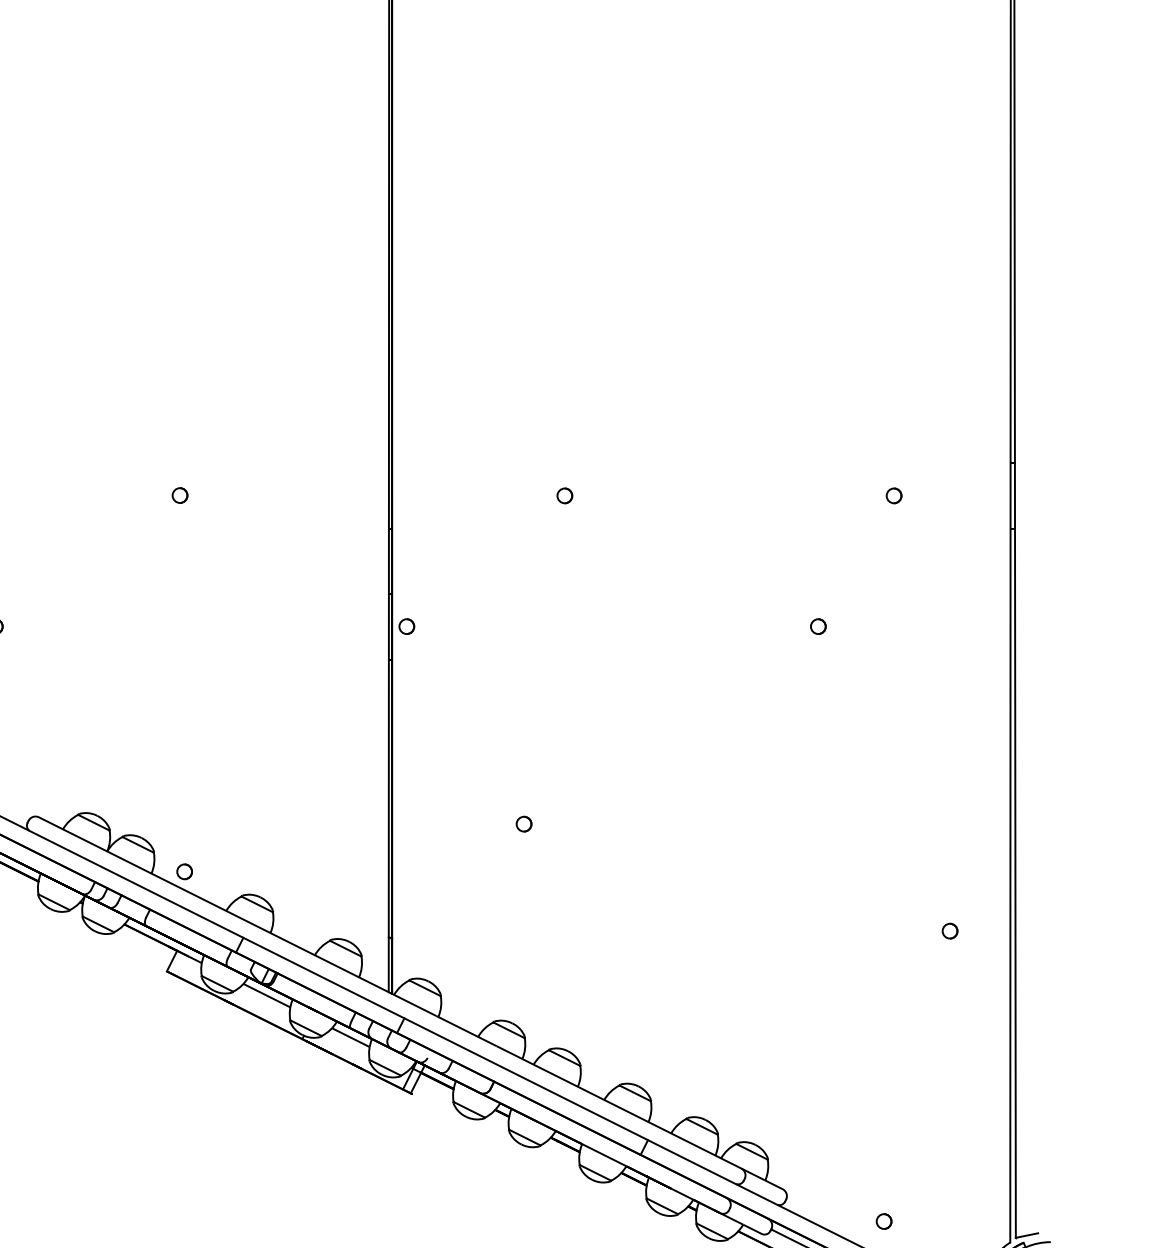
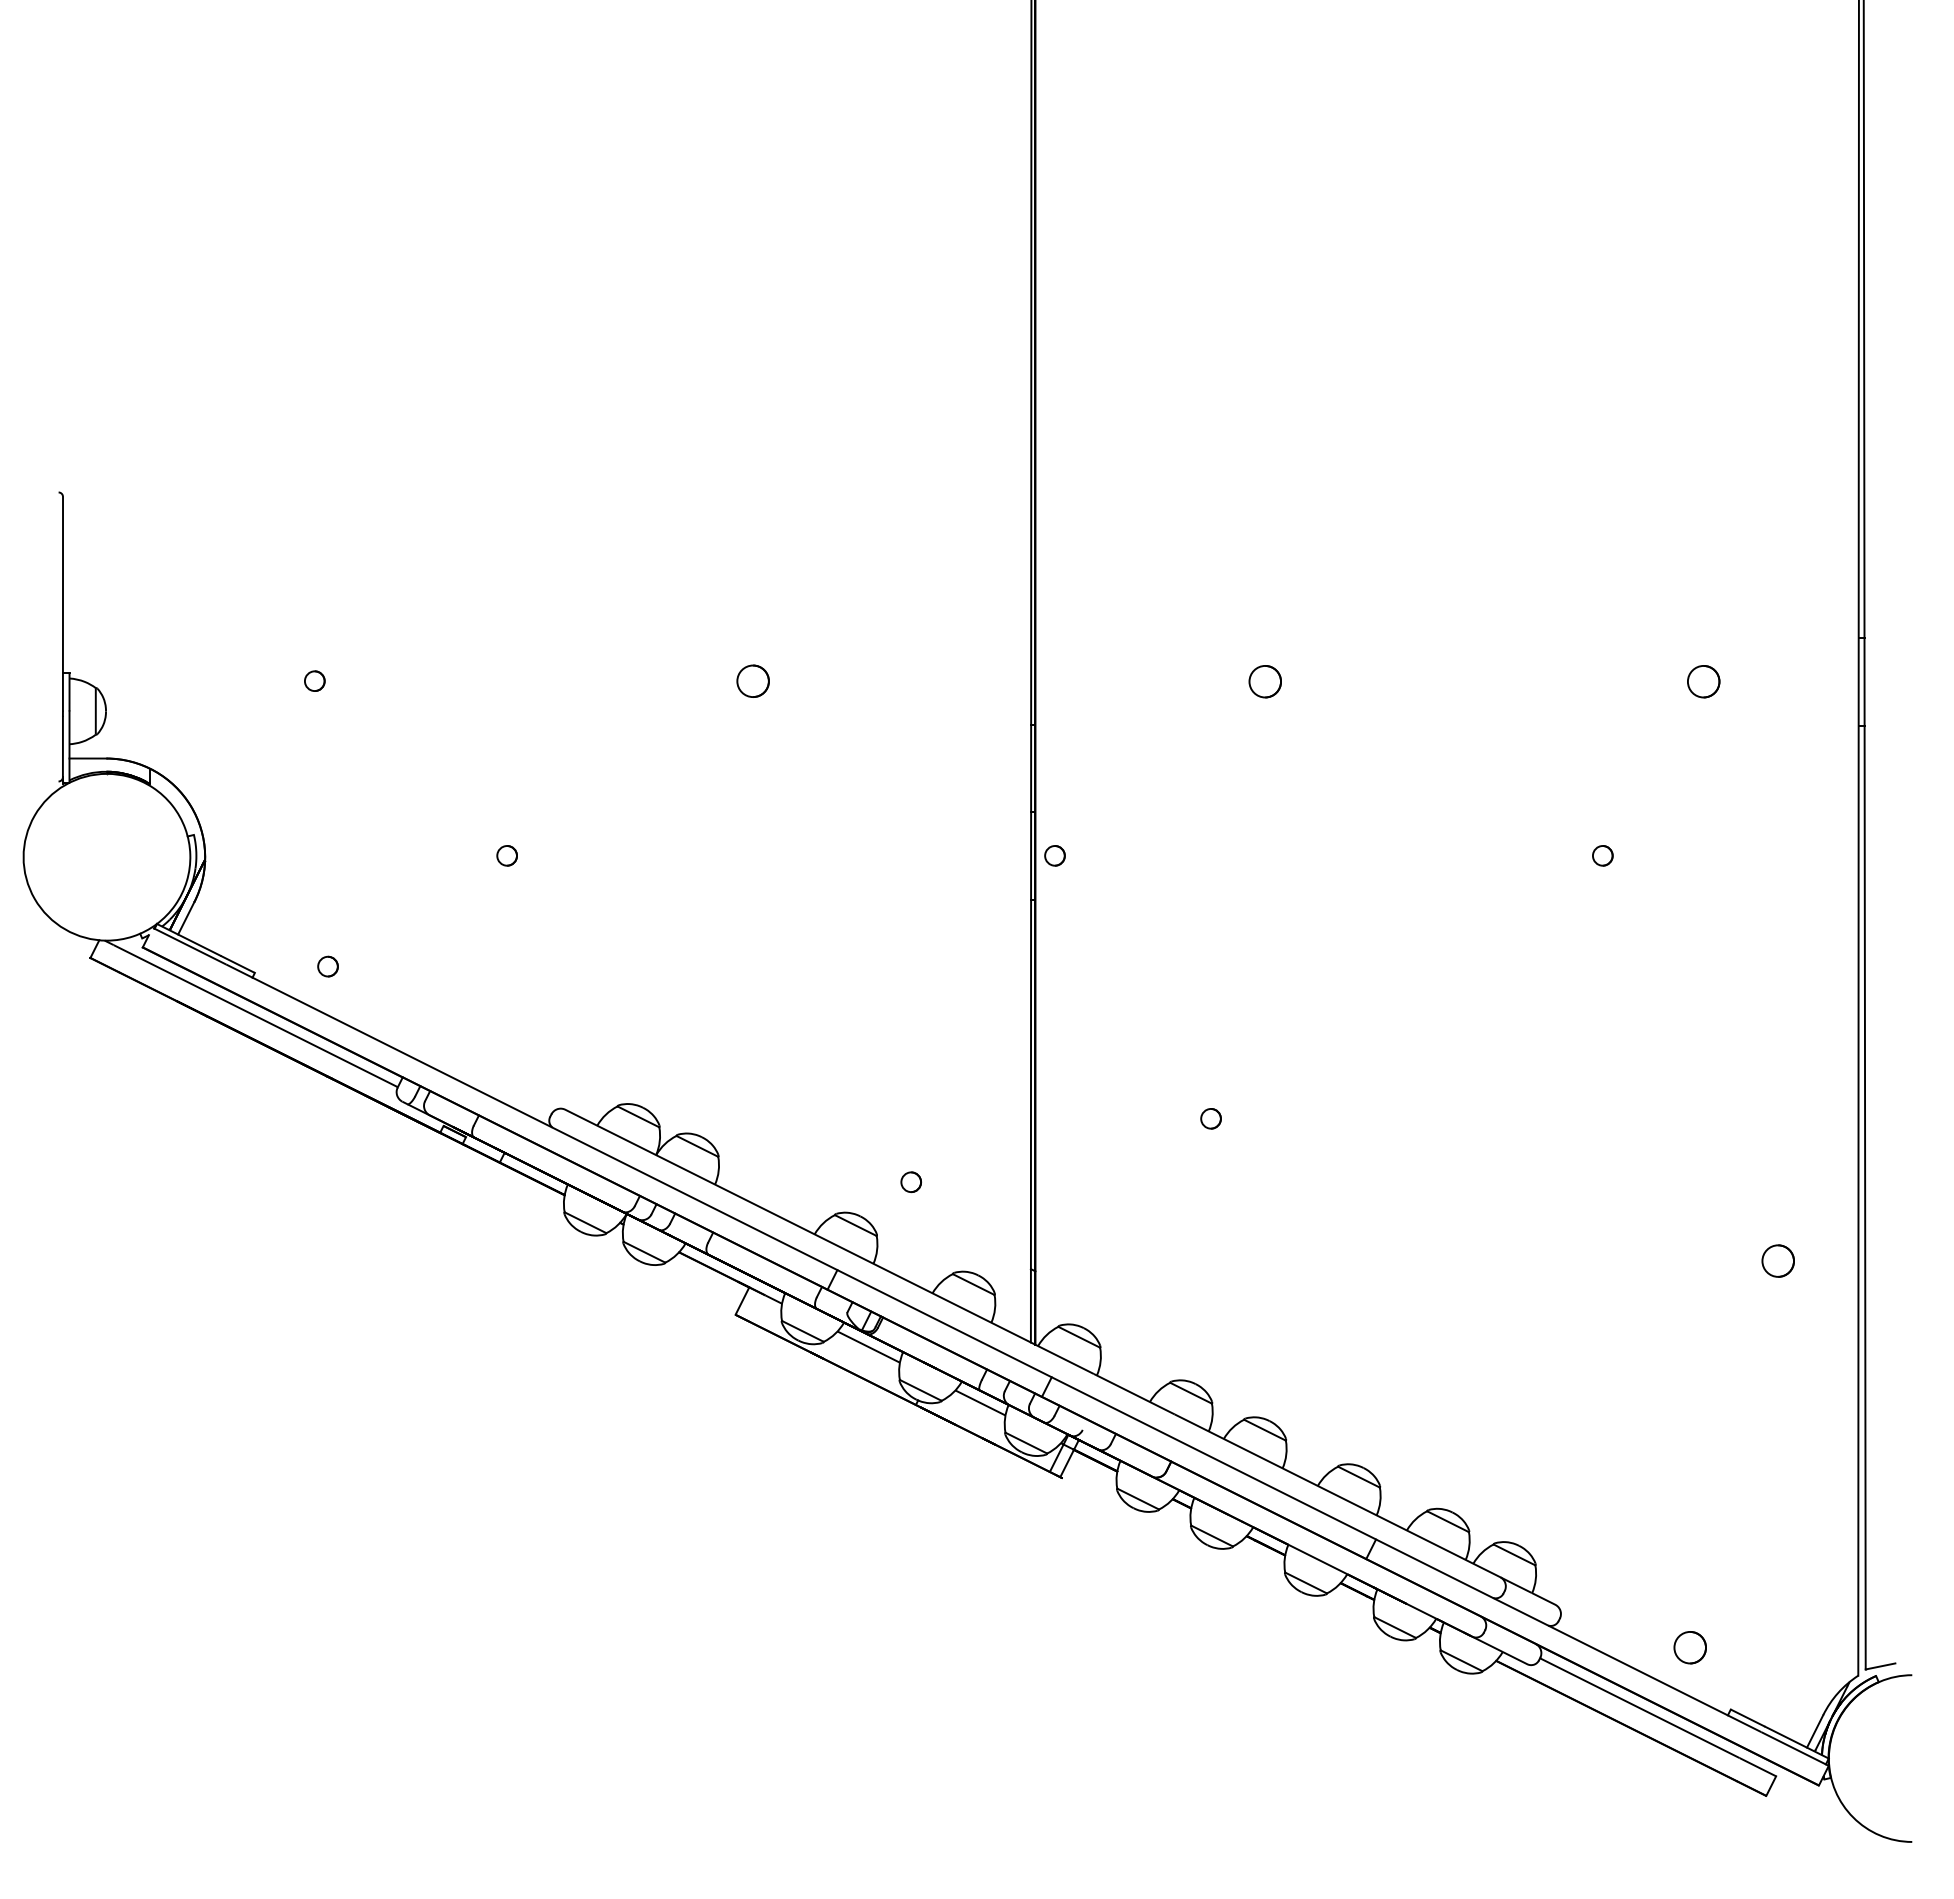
part: (179, 495) -> (752, 681), size x1.6
part: (564, 495) -> (1265, 681), size x1.6
part: (893, 495) -> (1703, 681), size x1.6
part: (184, 872) -> (910, 1182), moved
part: (949, 931) -> (1777, 1261), size x1.6
part: (884, 1221) -> (1690, 1647), size x1.6

